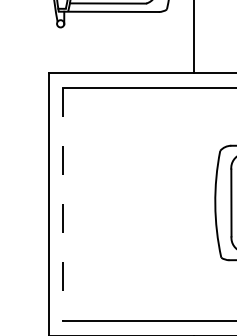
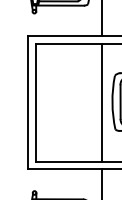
line: (62, 203) -> (35, 102), dashed -> solid
line: (193, 203) -> (101, 102), added

